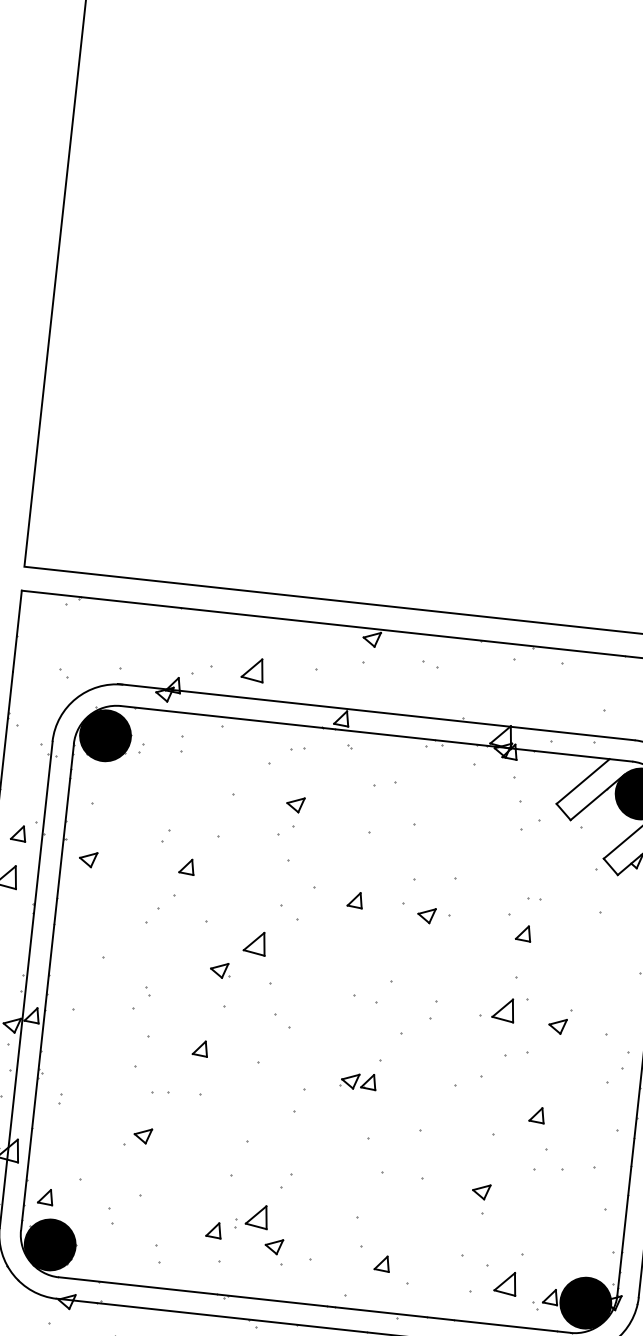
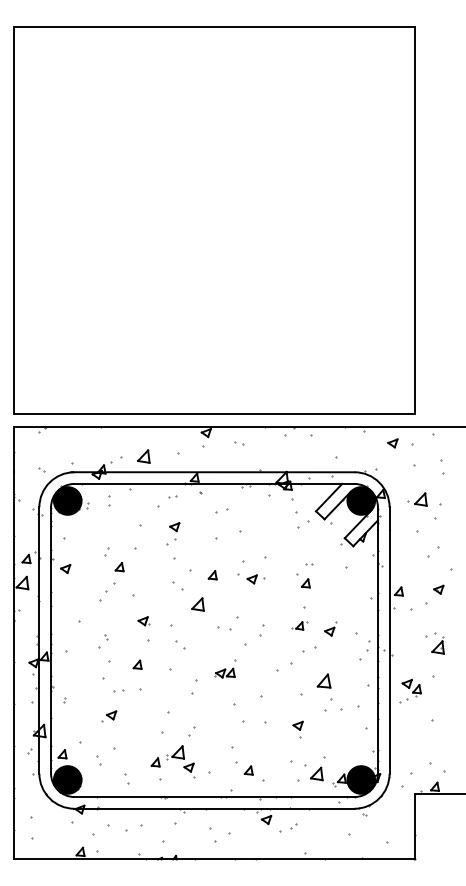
part: (254, 943) -> (197, 604), moved
part: (503, 1008) -> (299, 625), size x0.6
part: (536, 1114) -> (323, 680), size x1.6

